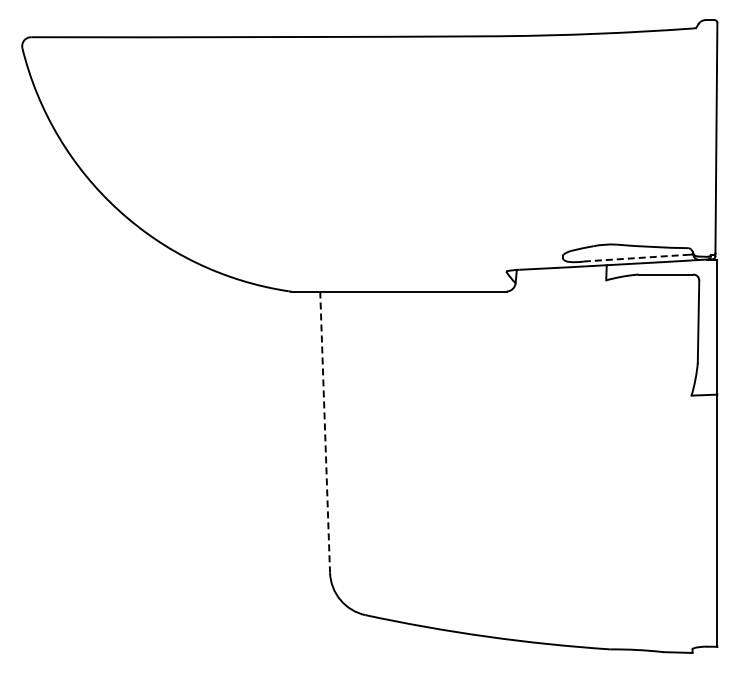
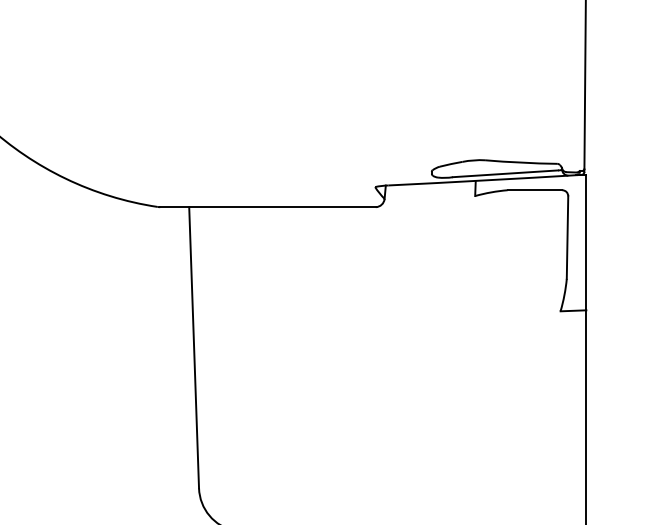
line: (636, 258) -> (505, 174), dashed -> solid
line: (325, 432) -> (194, 348), dashed -> solid

